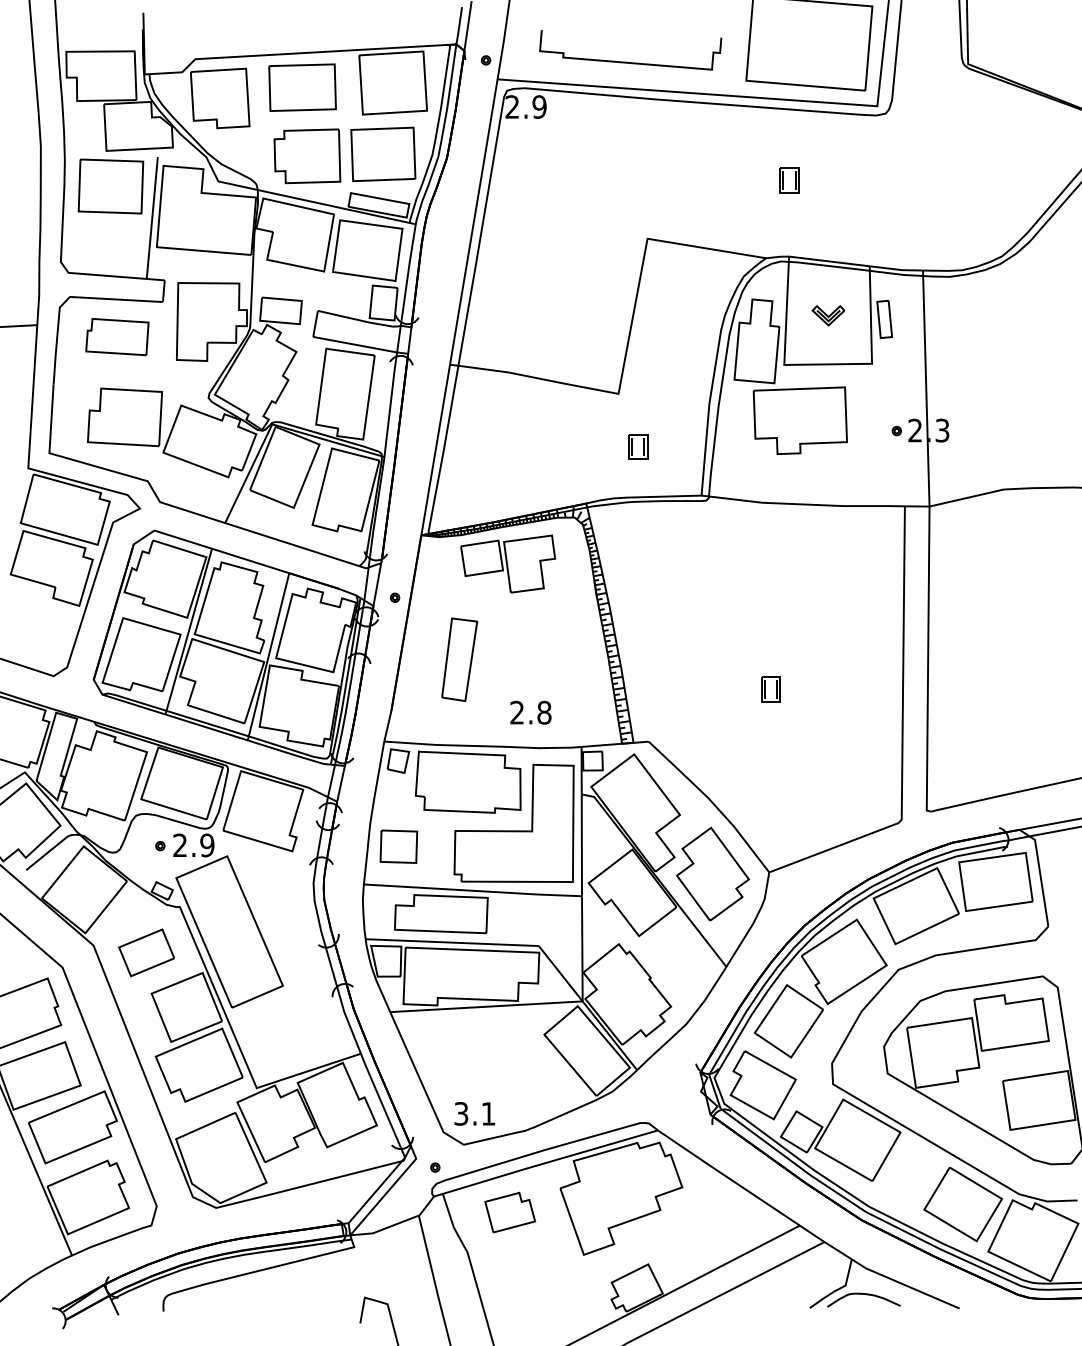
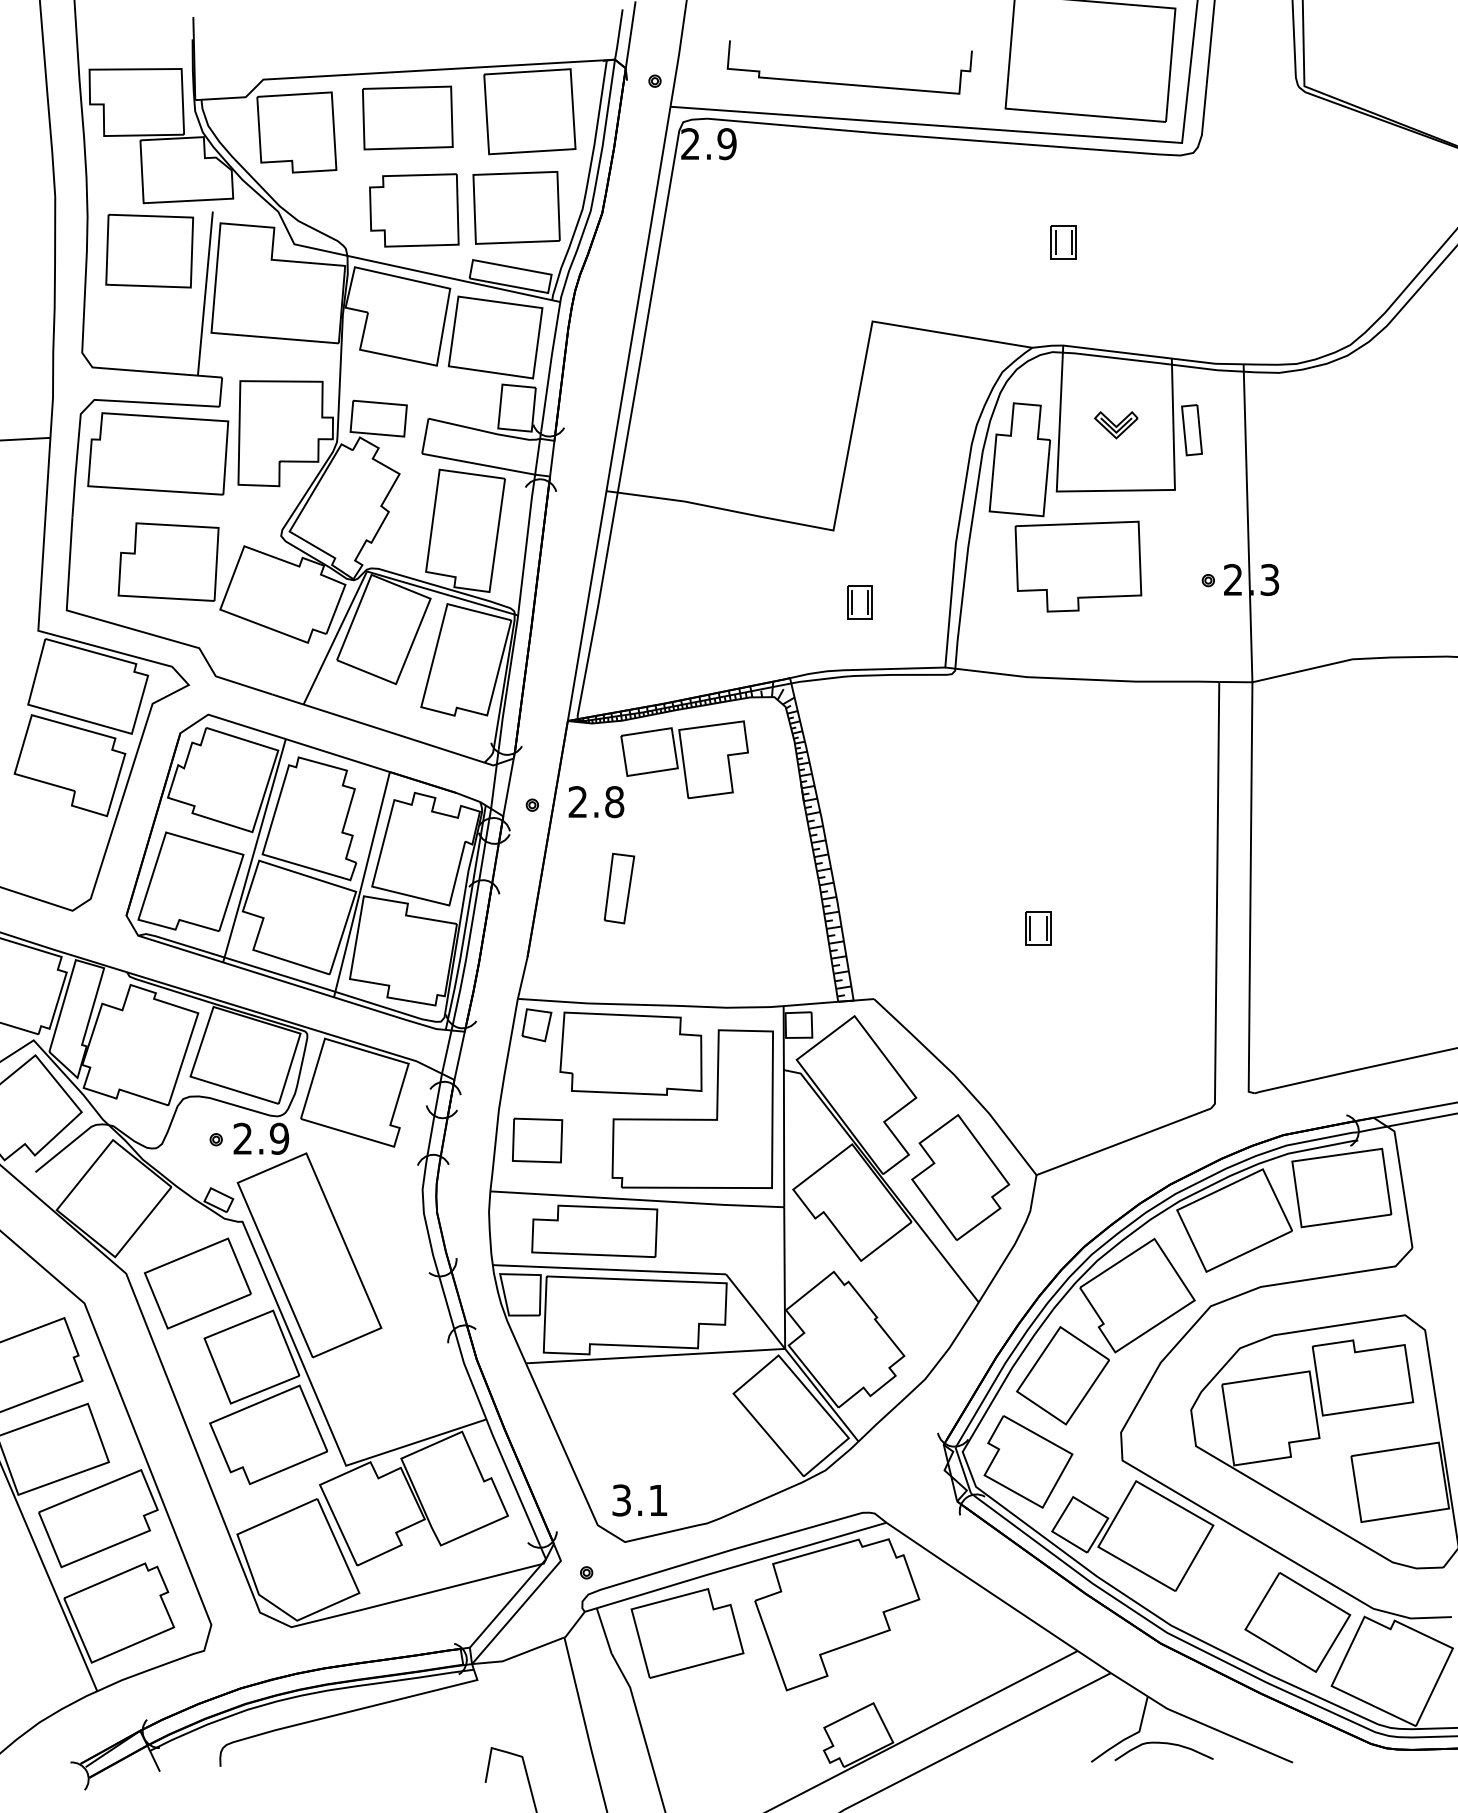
part: (117, 336) -> (158, 453), size x1.67
part: (459, 659) -> (619, 888), size x0.62
text: (530, 713) -> (596, 802), moved
part: (146, 952) -> (197, 1283), size x1.43
part: (510, 1212) -> (687, 1633), size x1.67

